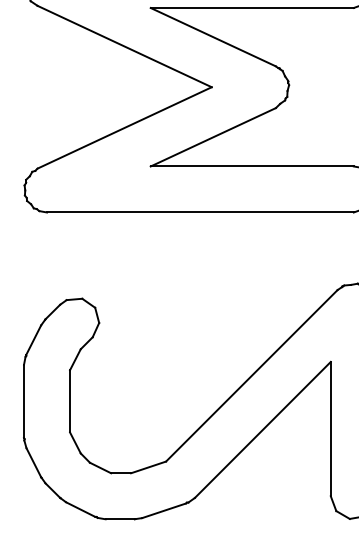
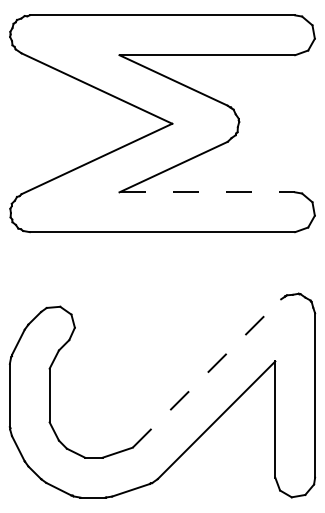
line: (252, 166) -> (207, 192), solid -> dashed
line: (251, 375) -> (206, 373), solid -> dashed

